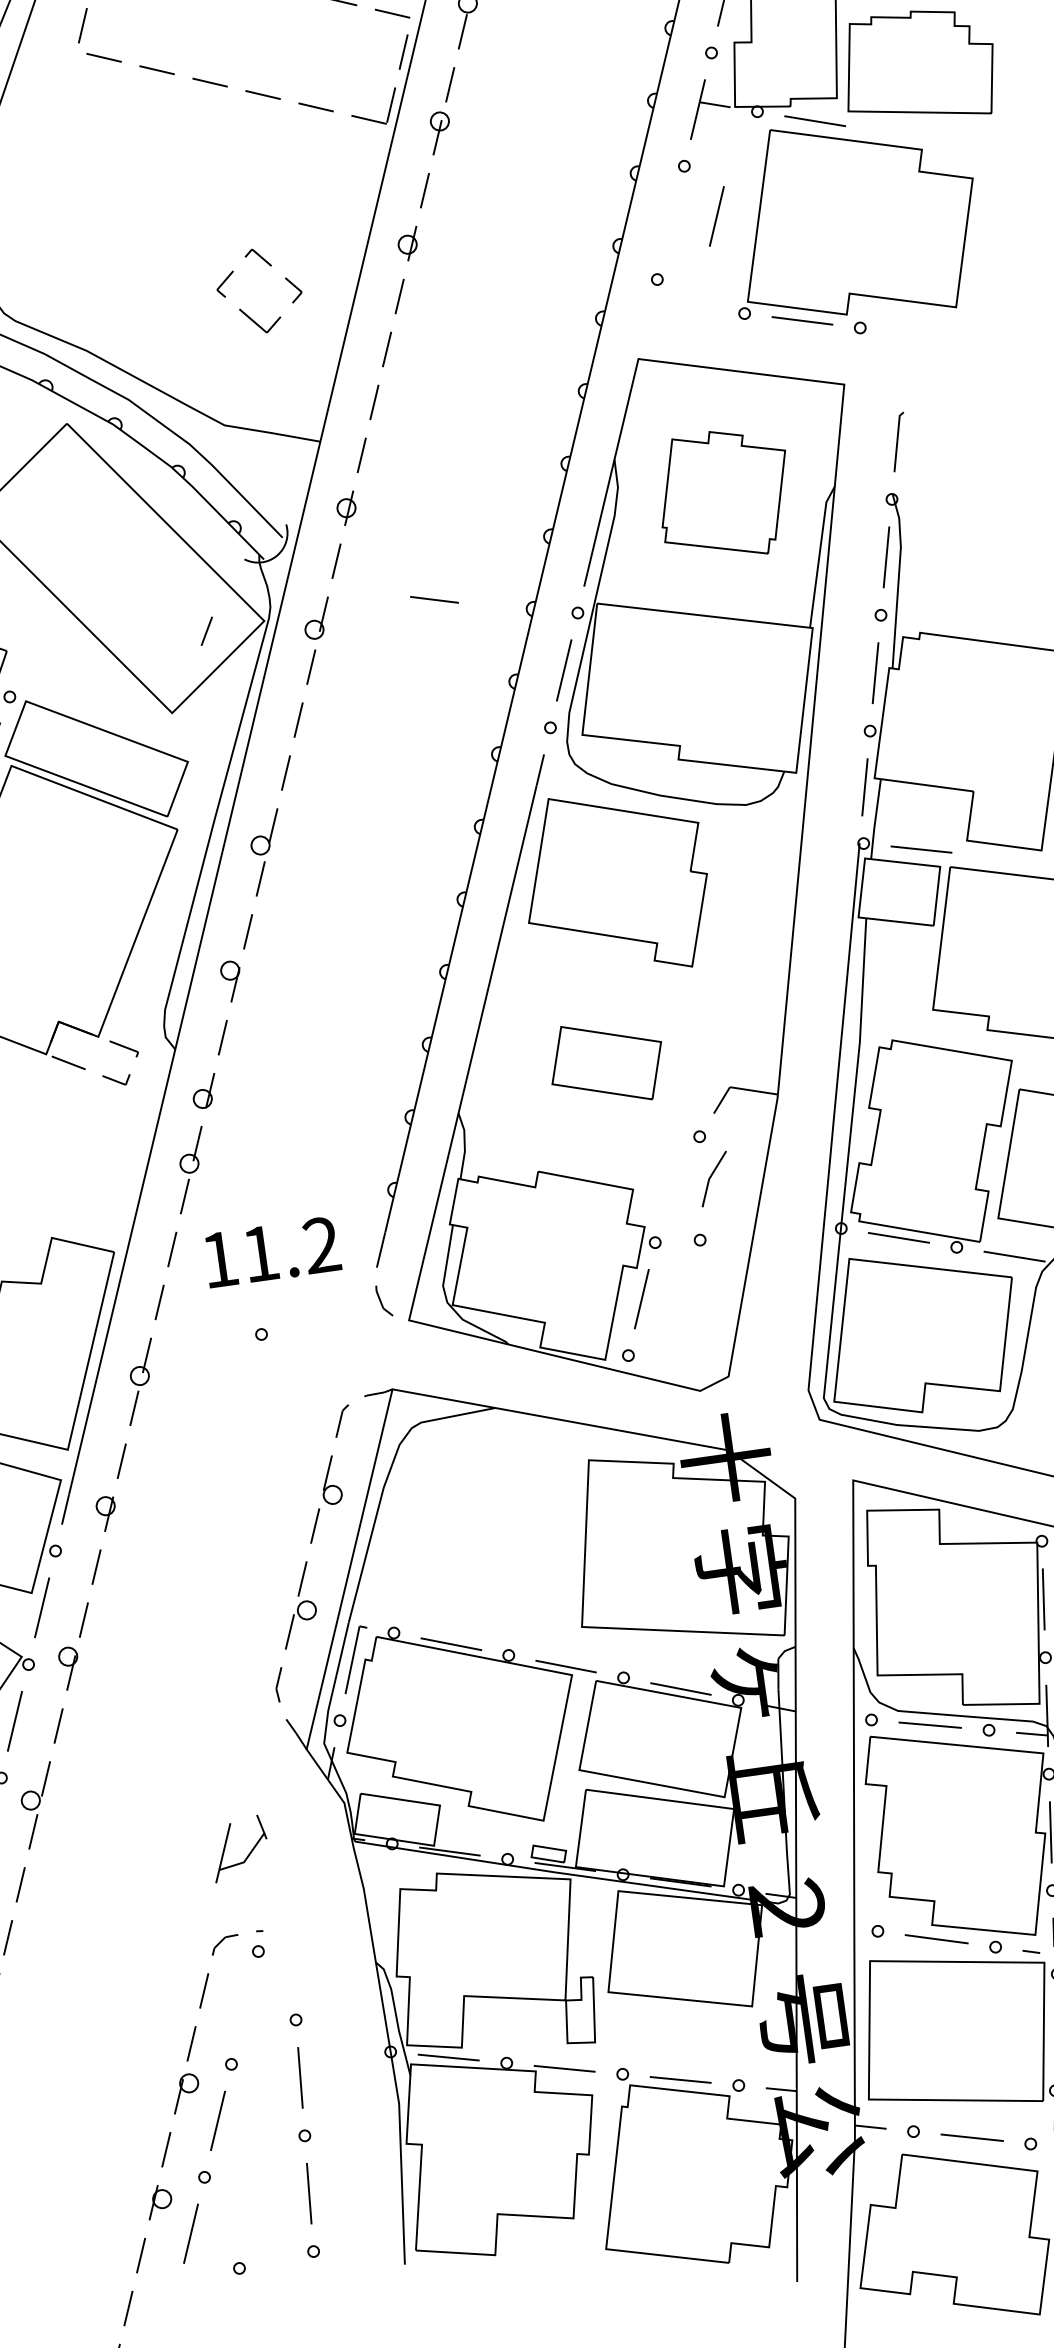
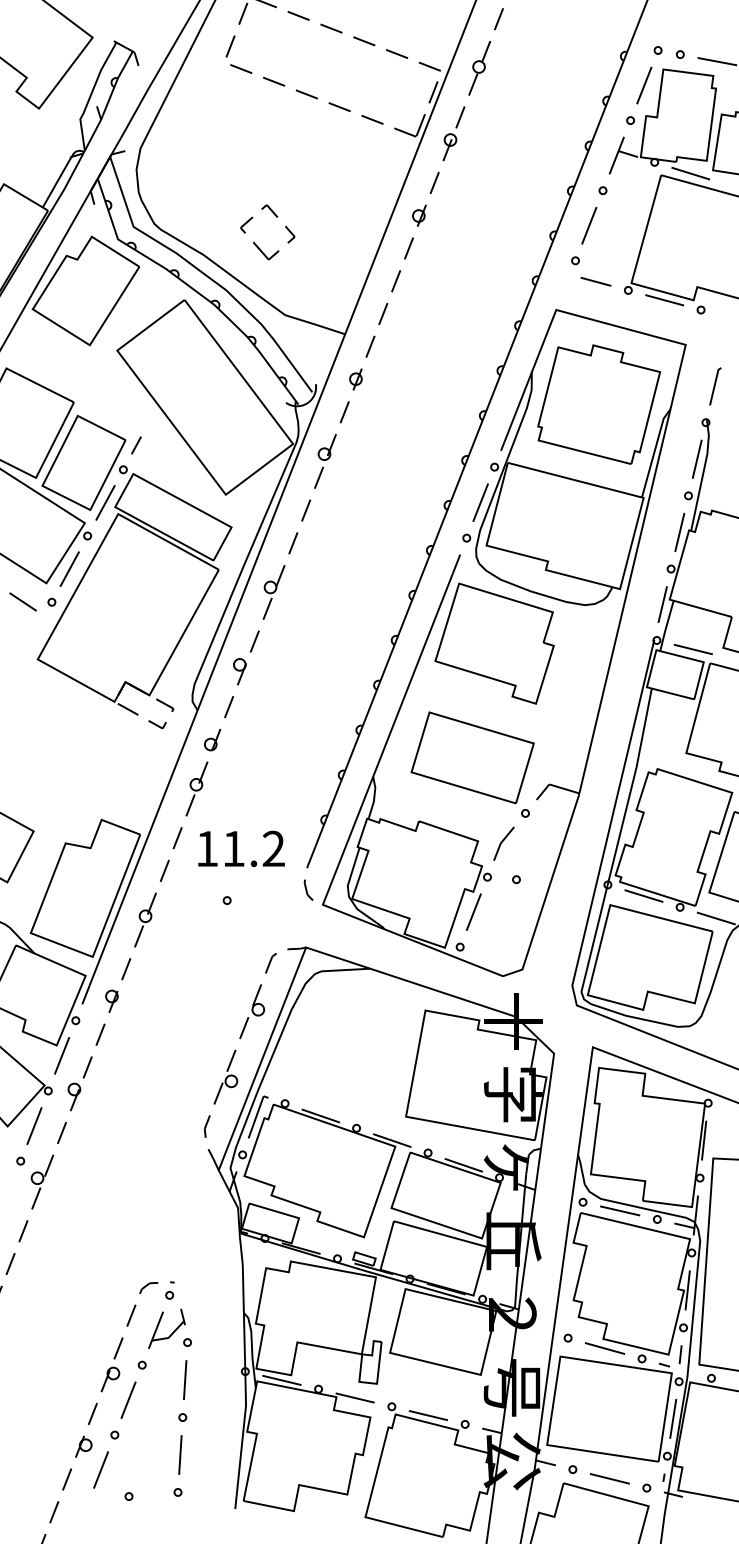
line: (717, 216) -> (589, 225), moved
part: (243, 310) -> (255, 243), moved
part: (725, 494) -> (599, 404), size x1.43
line: (433, 599) -> (595, 281), moved
line: (206, 631) -> (136, 445), moved
part: (606, 1062) -> (472, 757), size x1.67
line: (711, 1177) -> (502, 842), moved
part: (247, 1854) -> (171, 1333), moved

